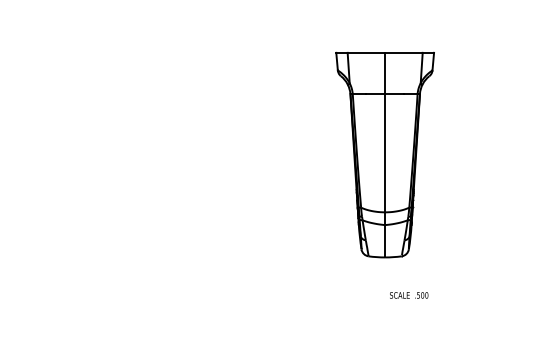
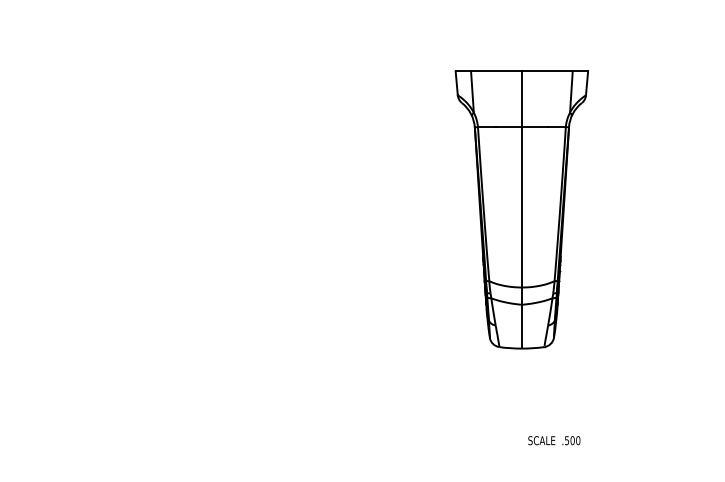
text: (409, 295) -> (554, 440), moved

